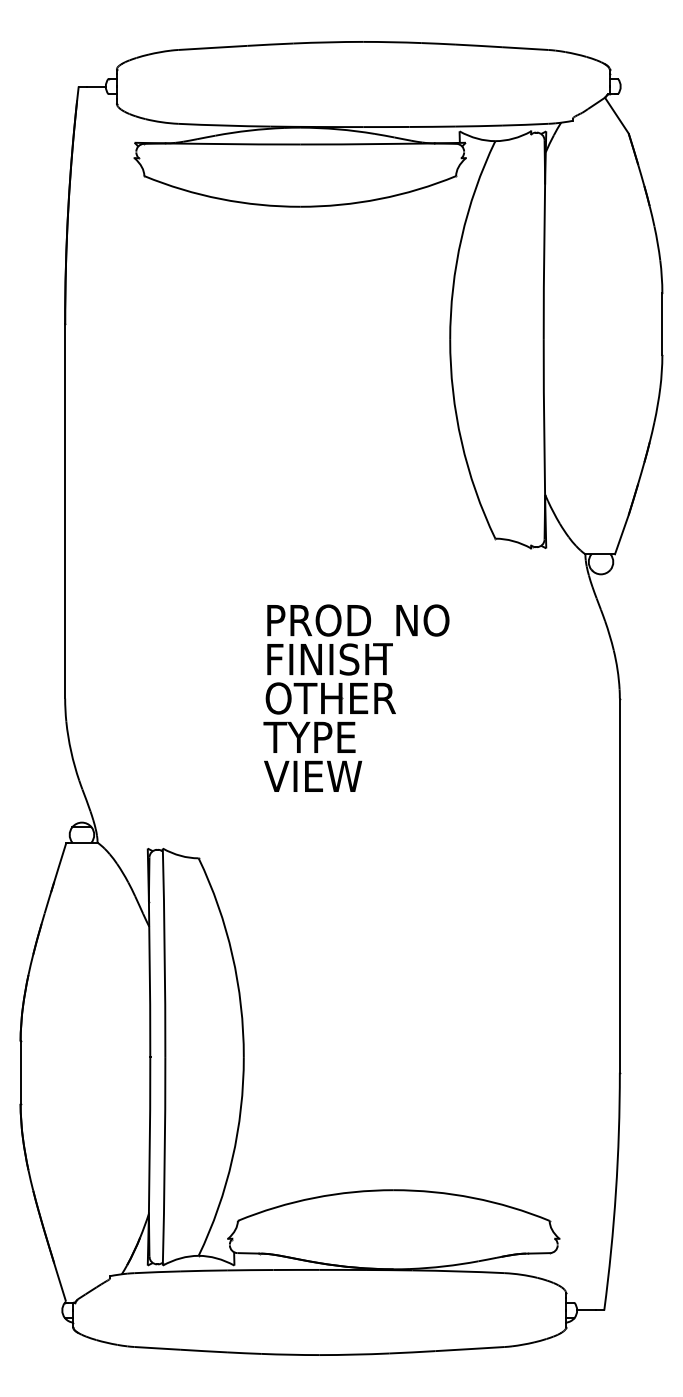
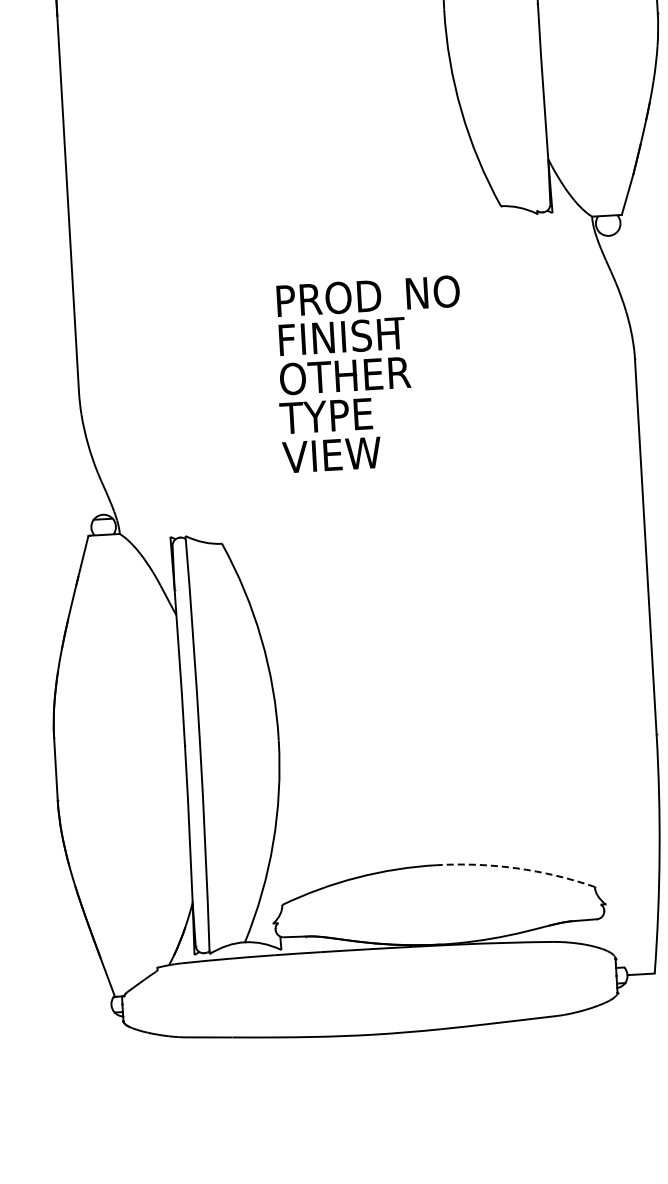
arc: (473, 1197) -> (517, 867), solid -> dashed

